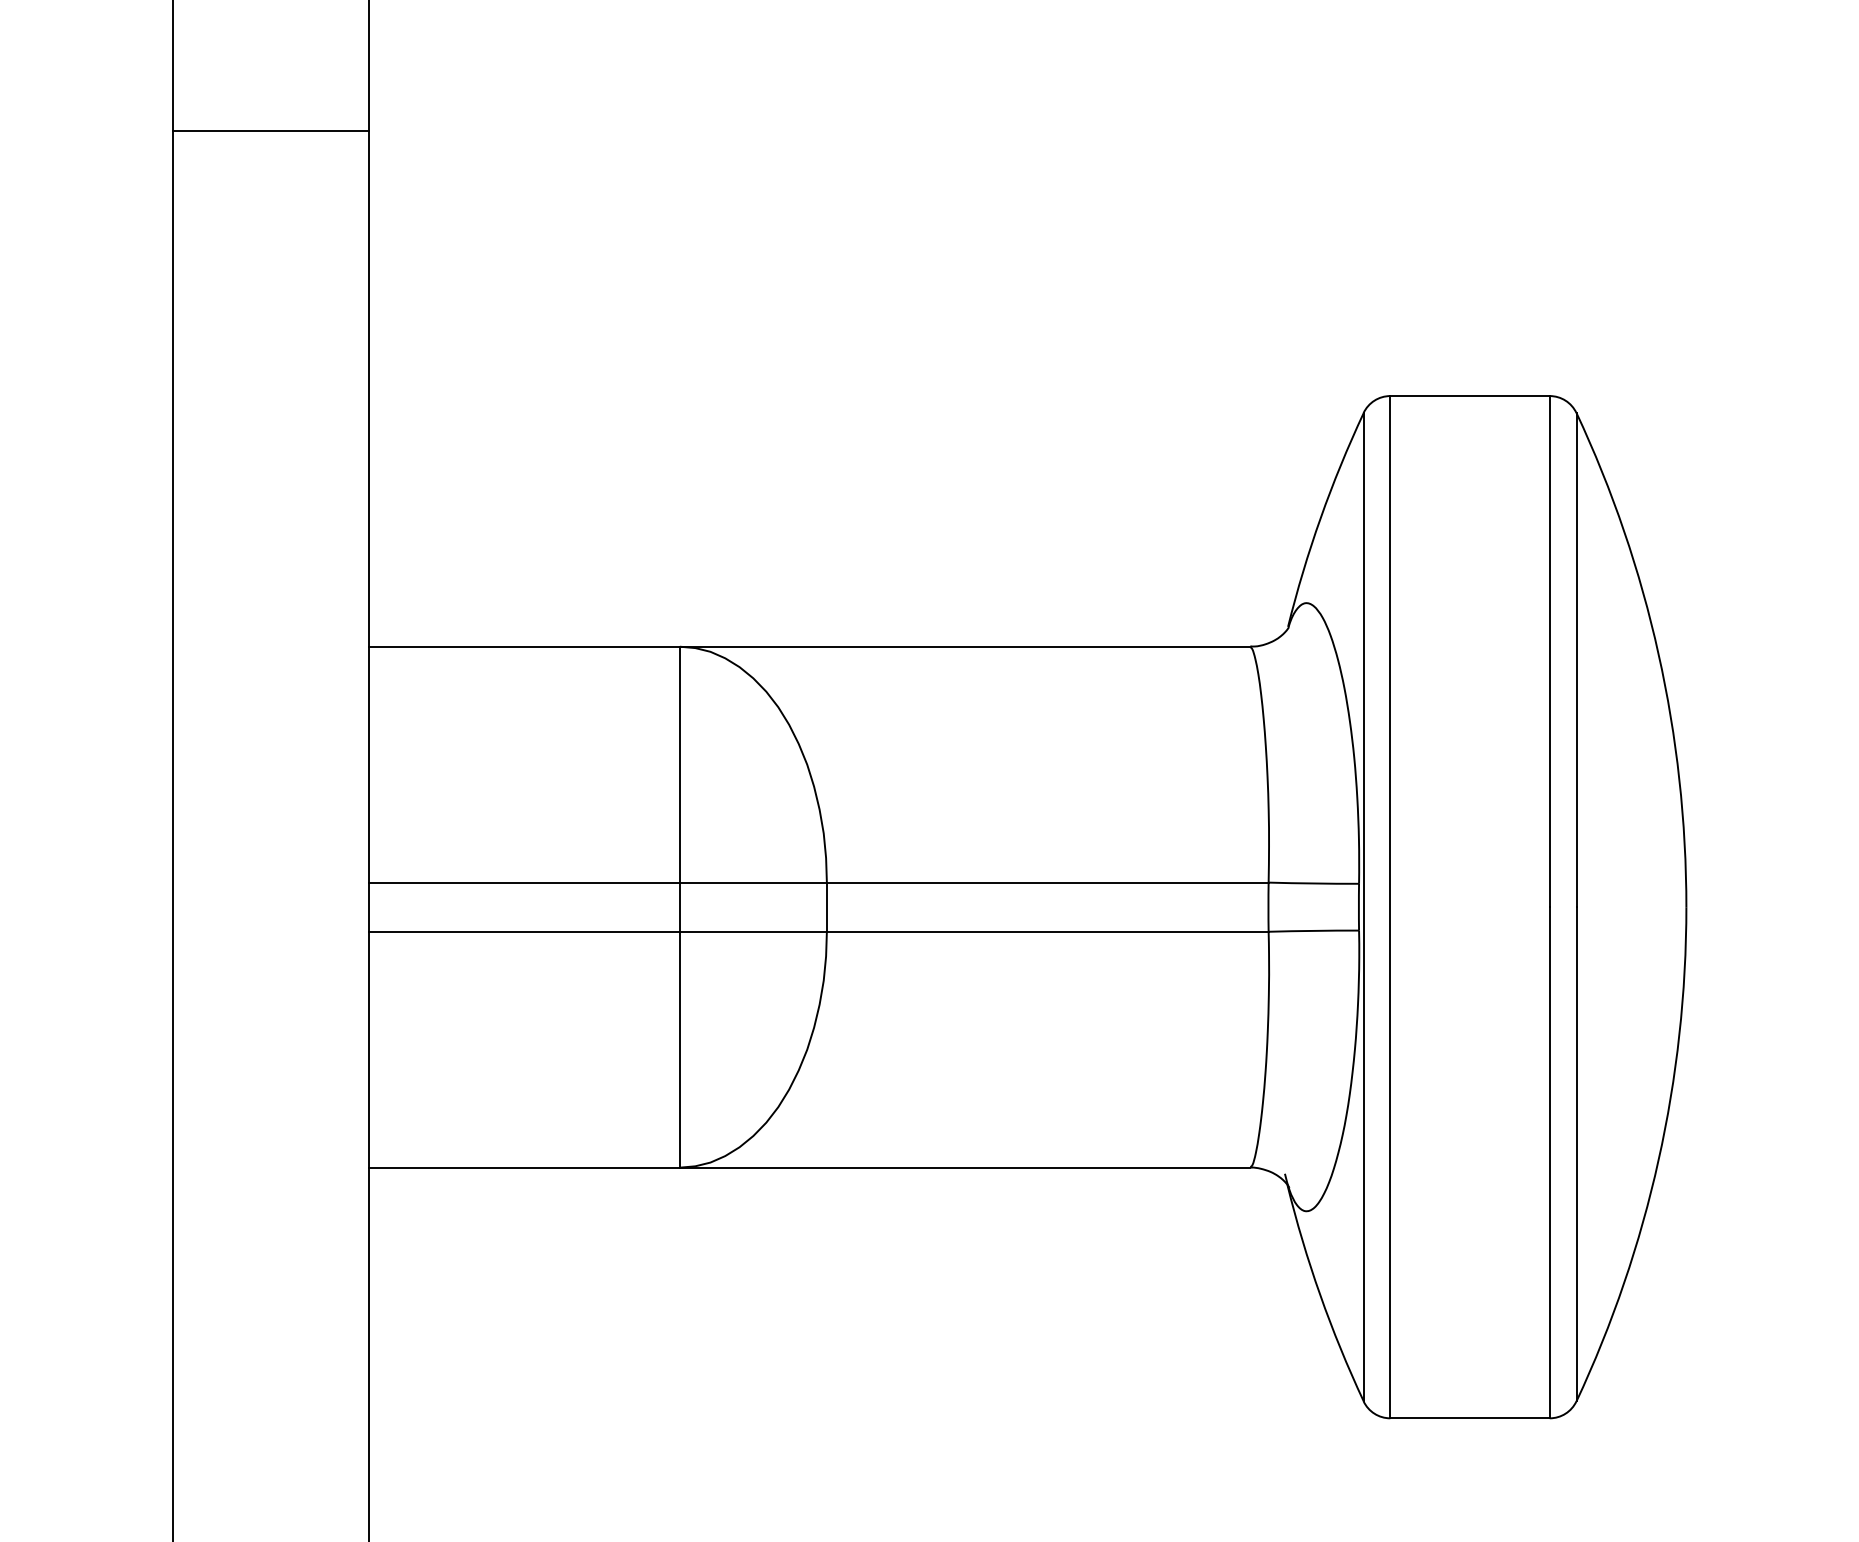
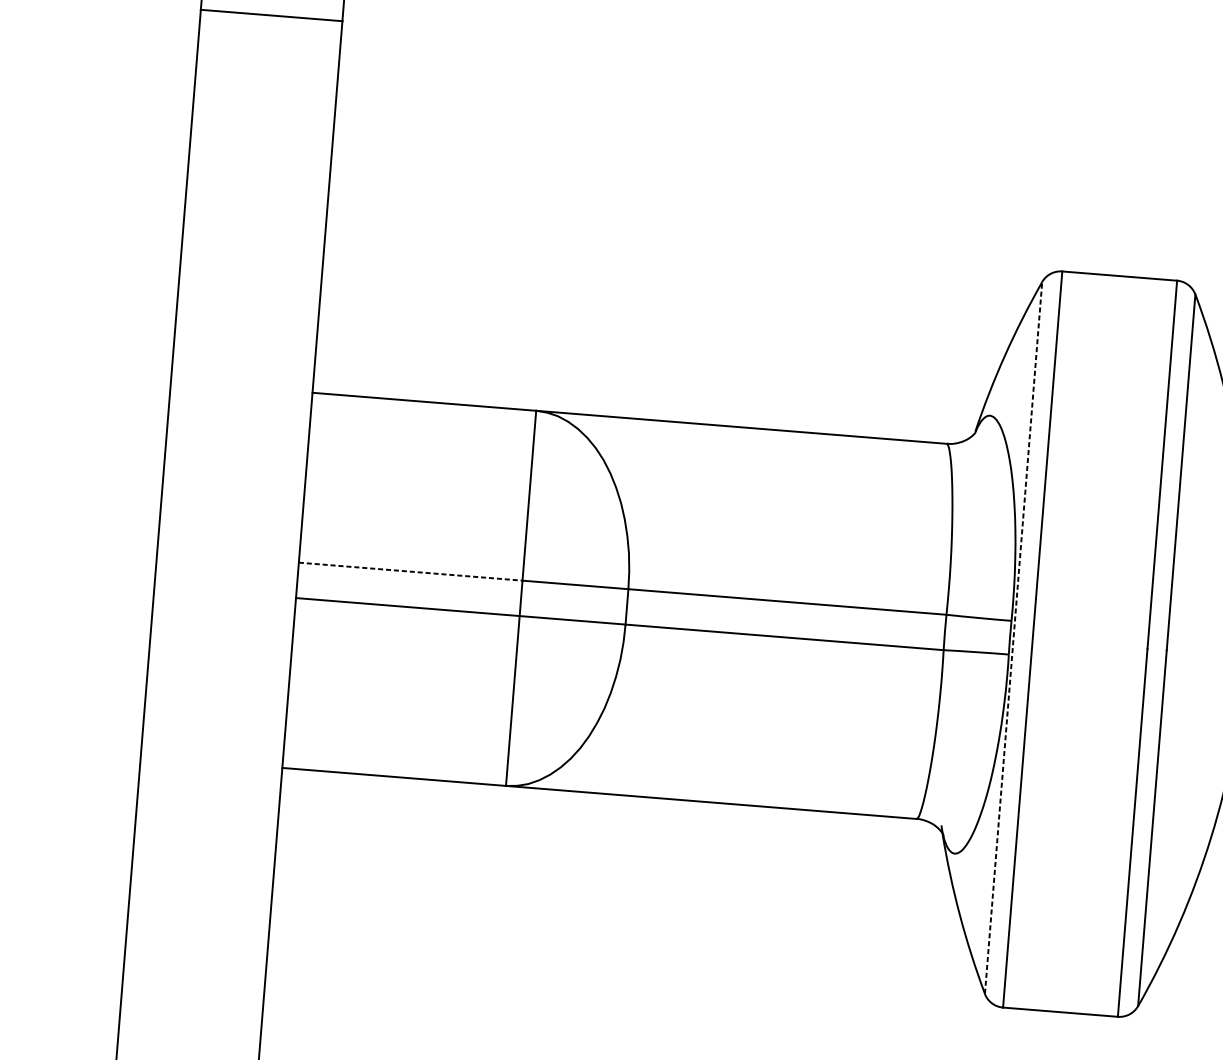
line: (525, 882) -> (411, 571), solid -> dashed
line: (1363, 906) -> (1013, 637), solid -> dashed

